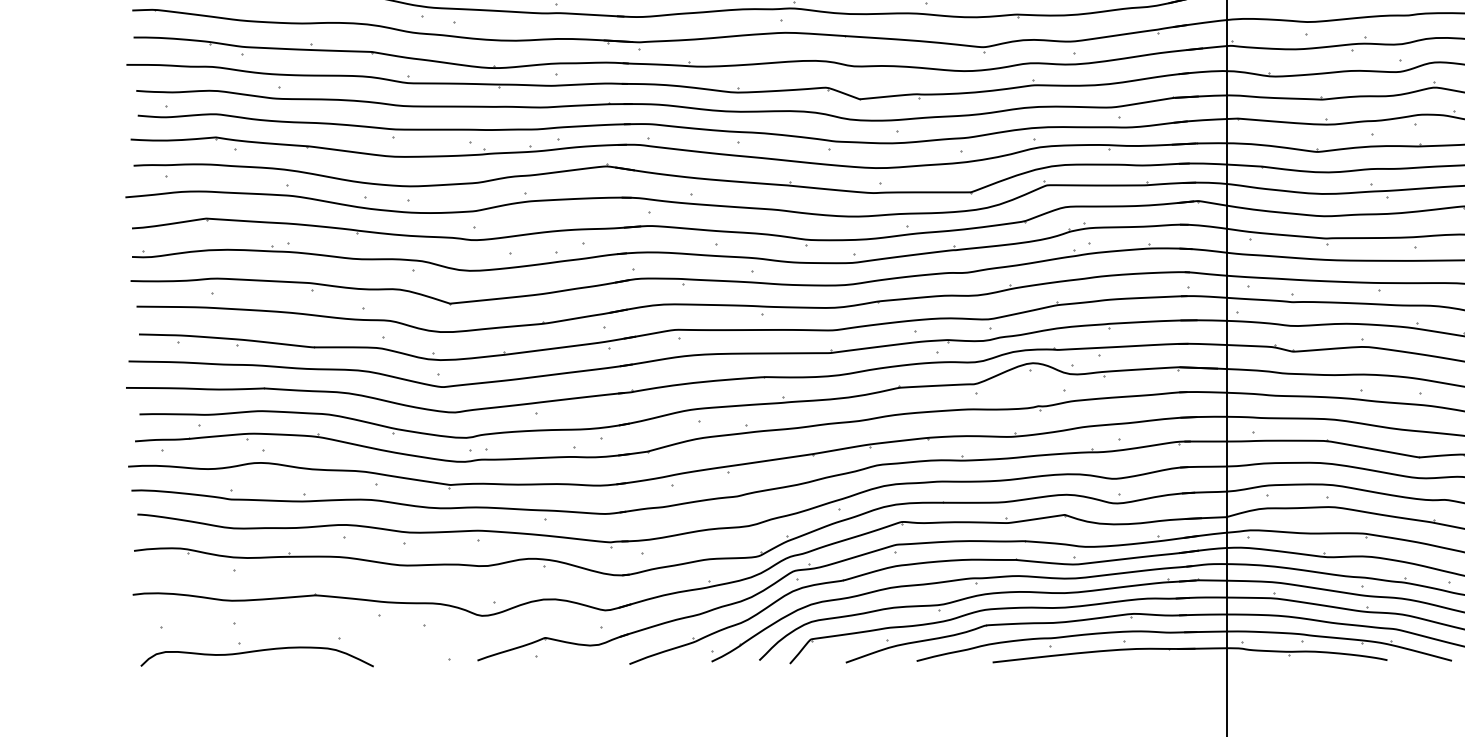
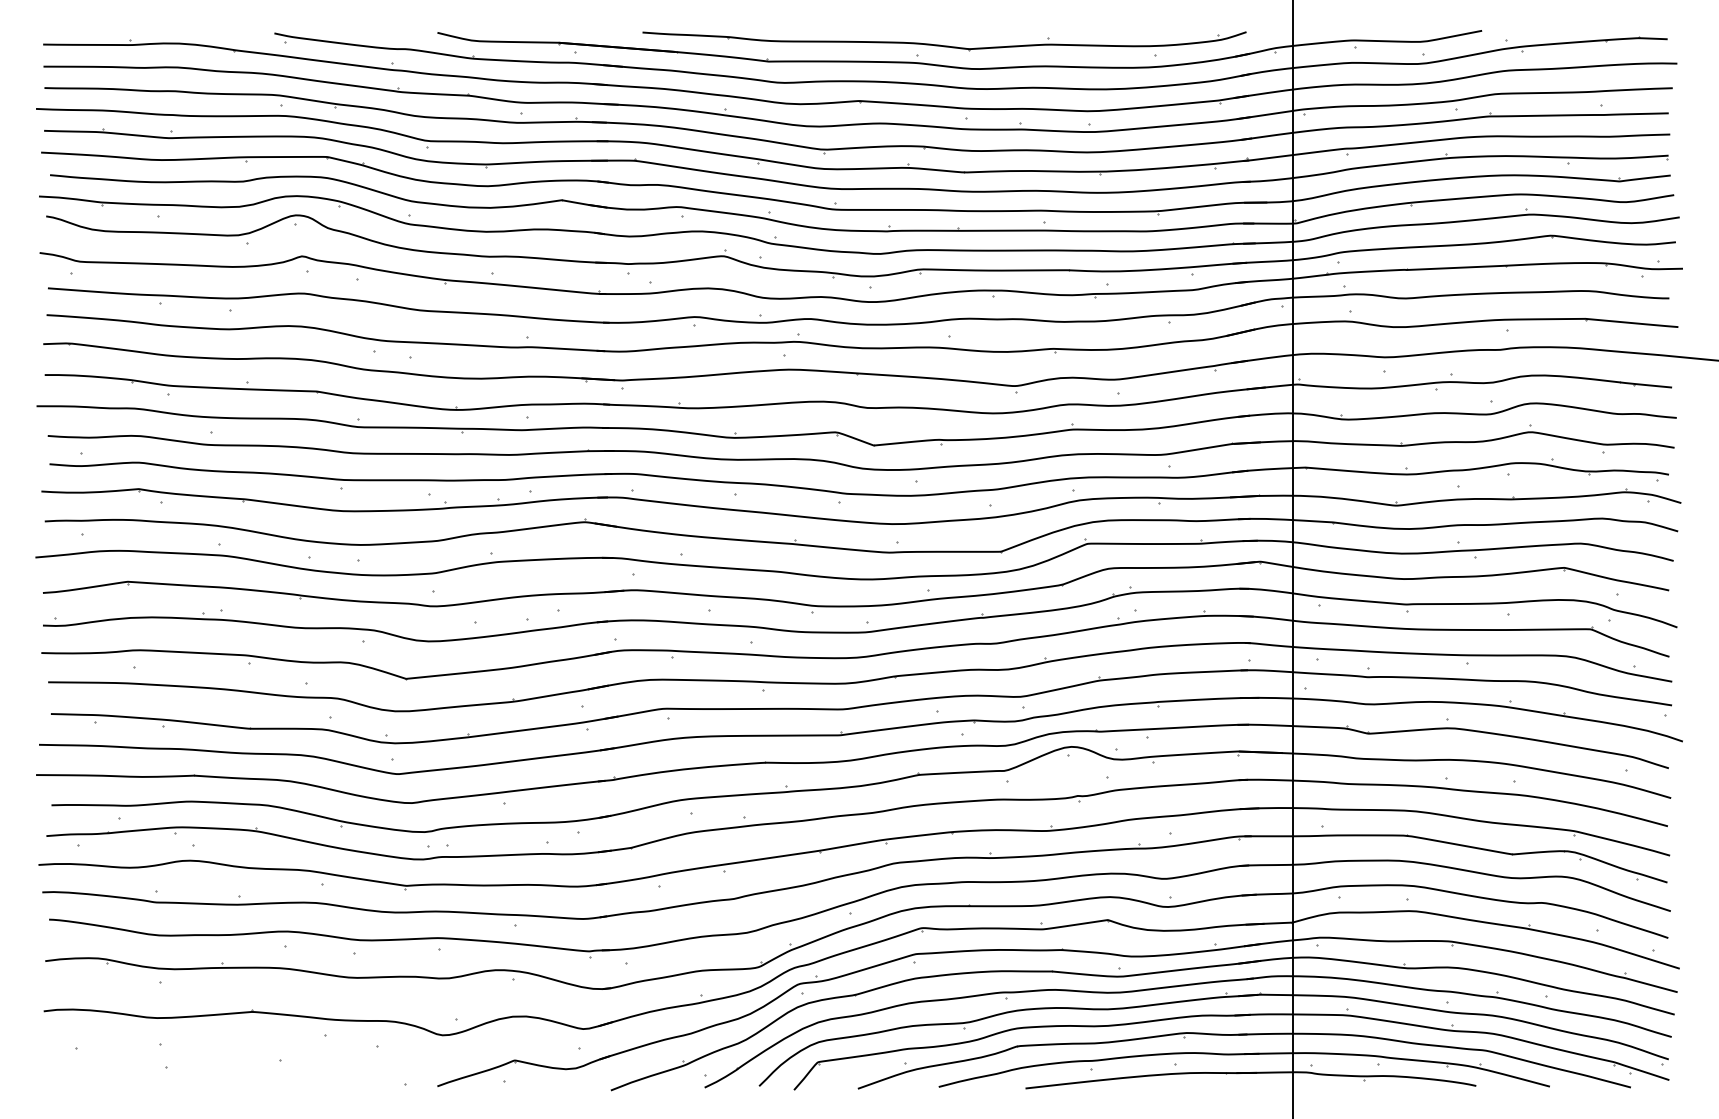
curve: (256, 651) -> (185, 1076), removed

